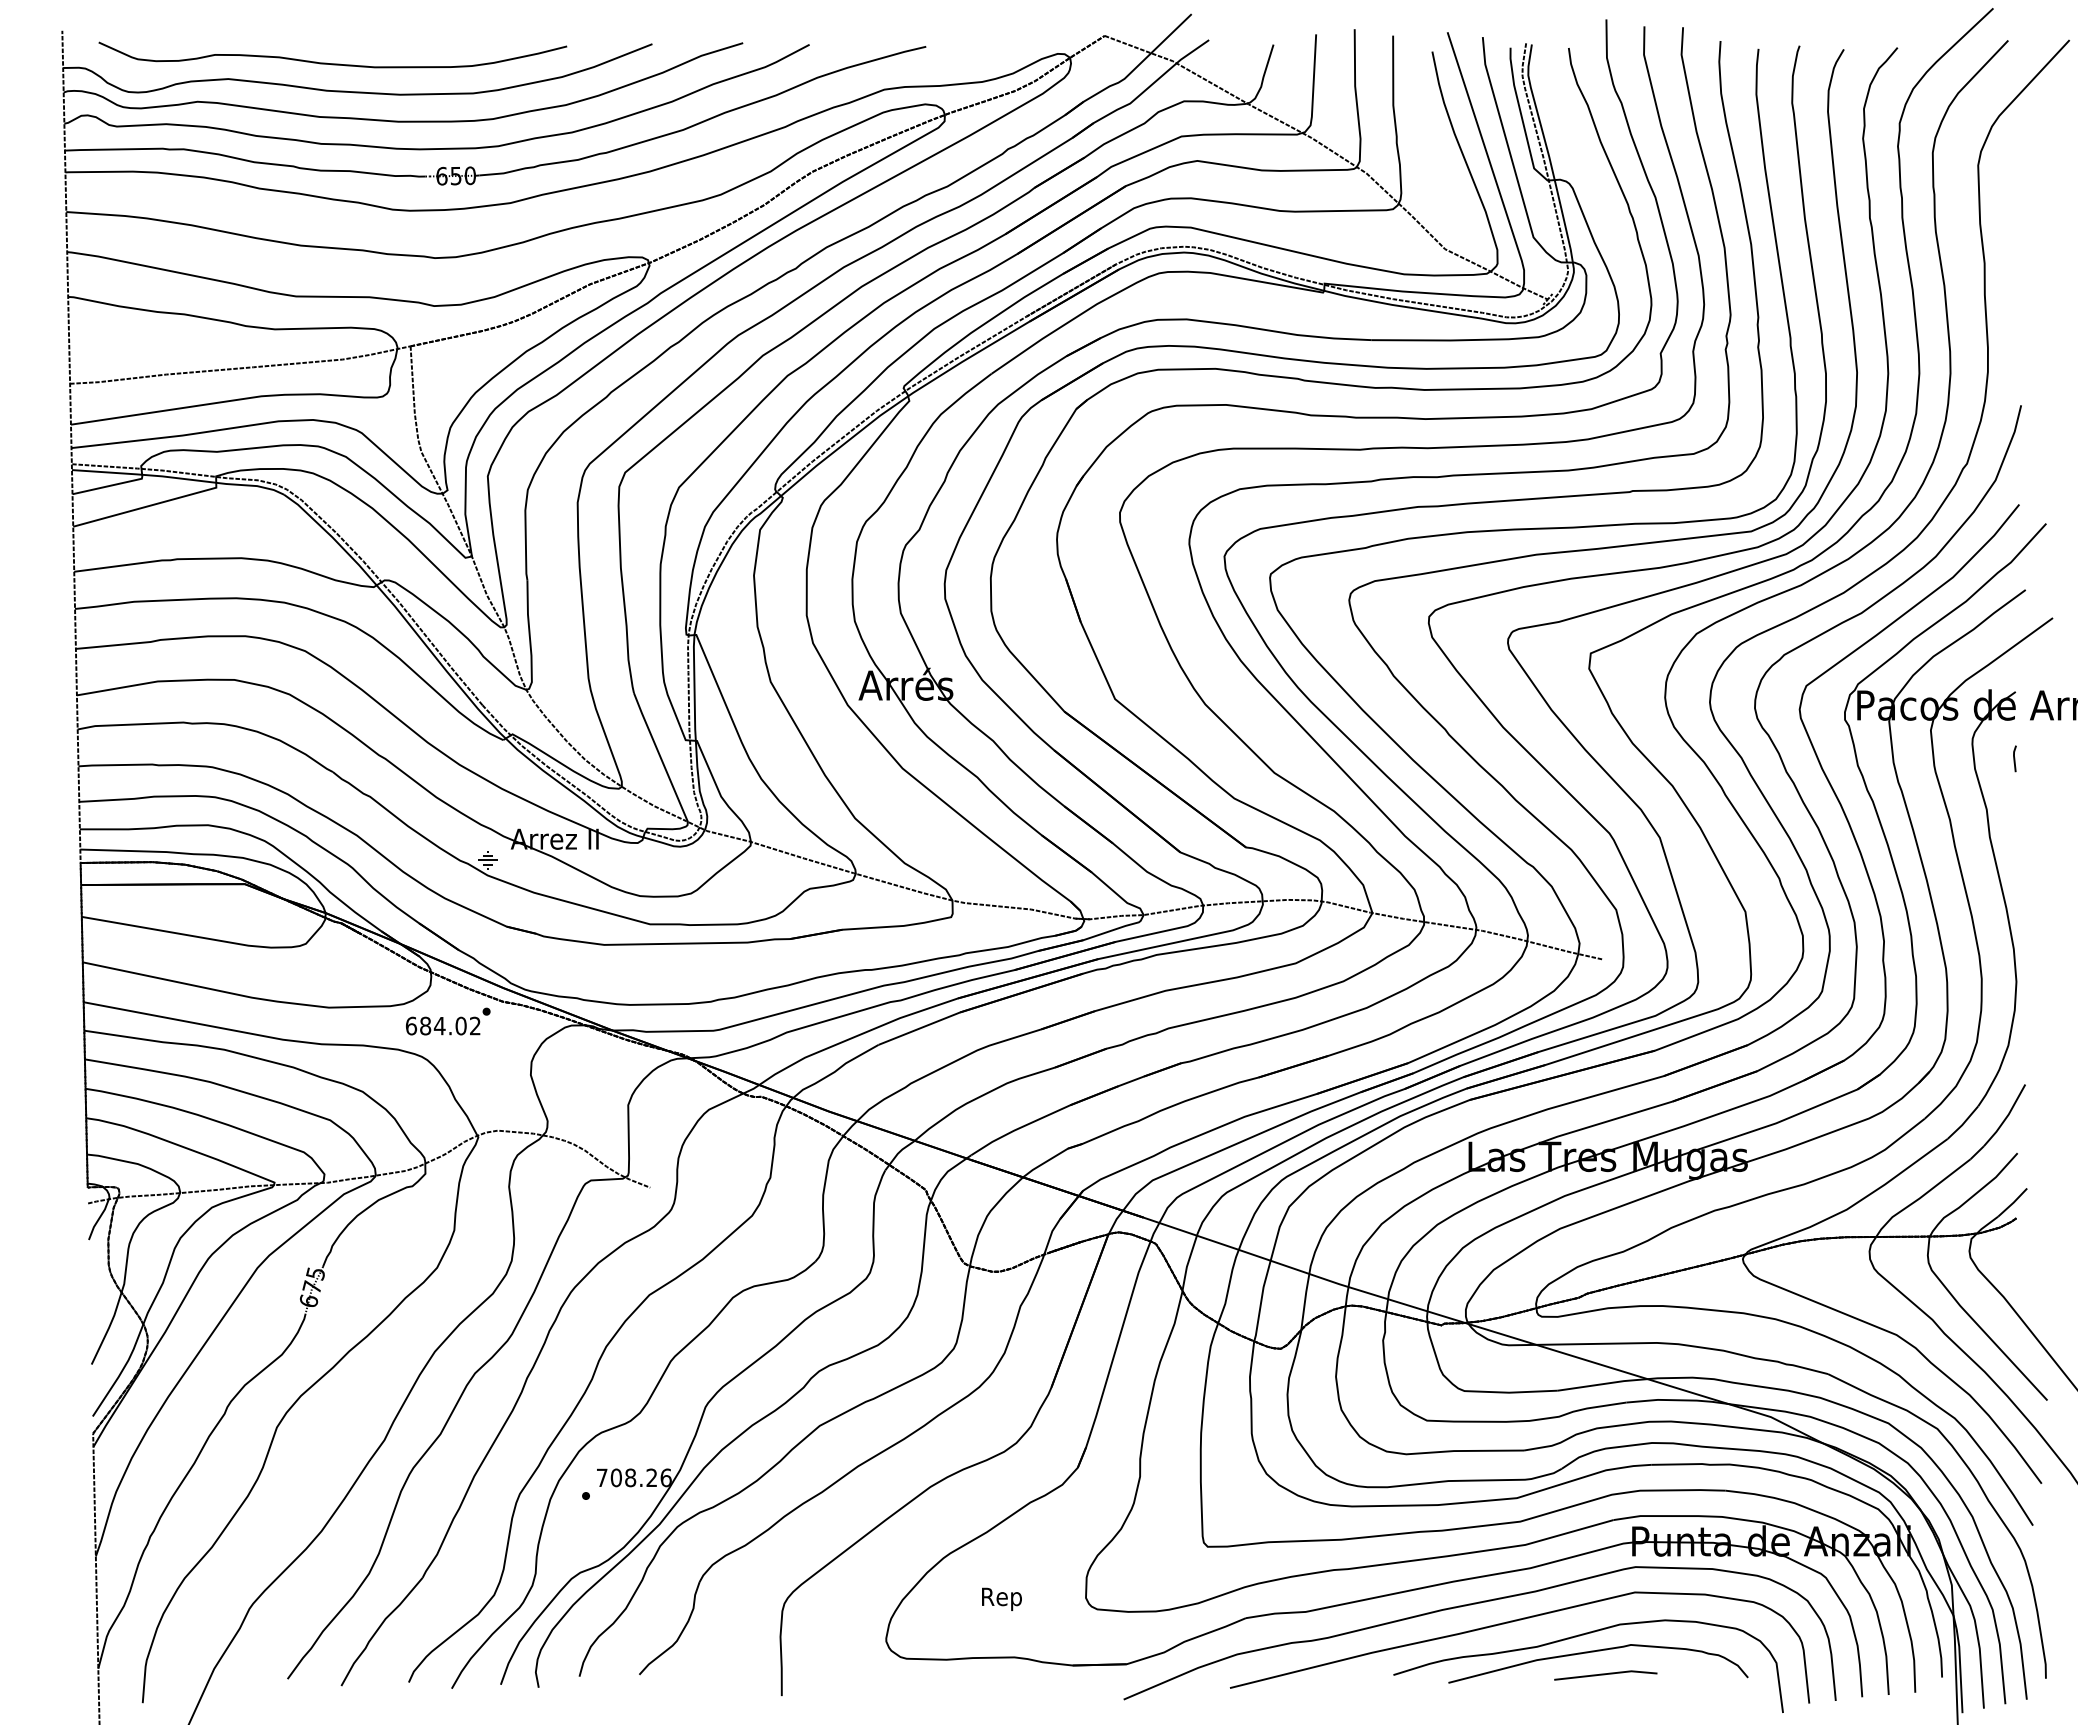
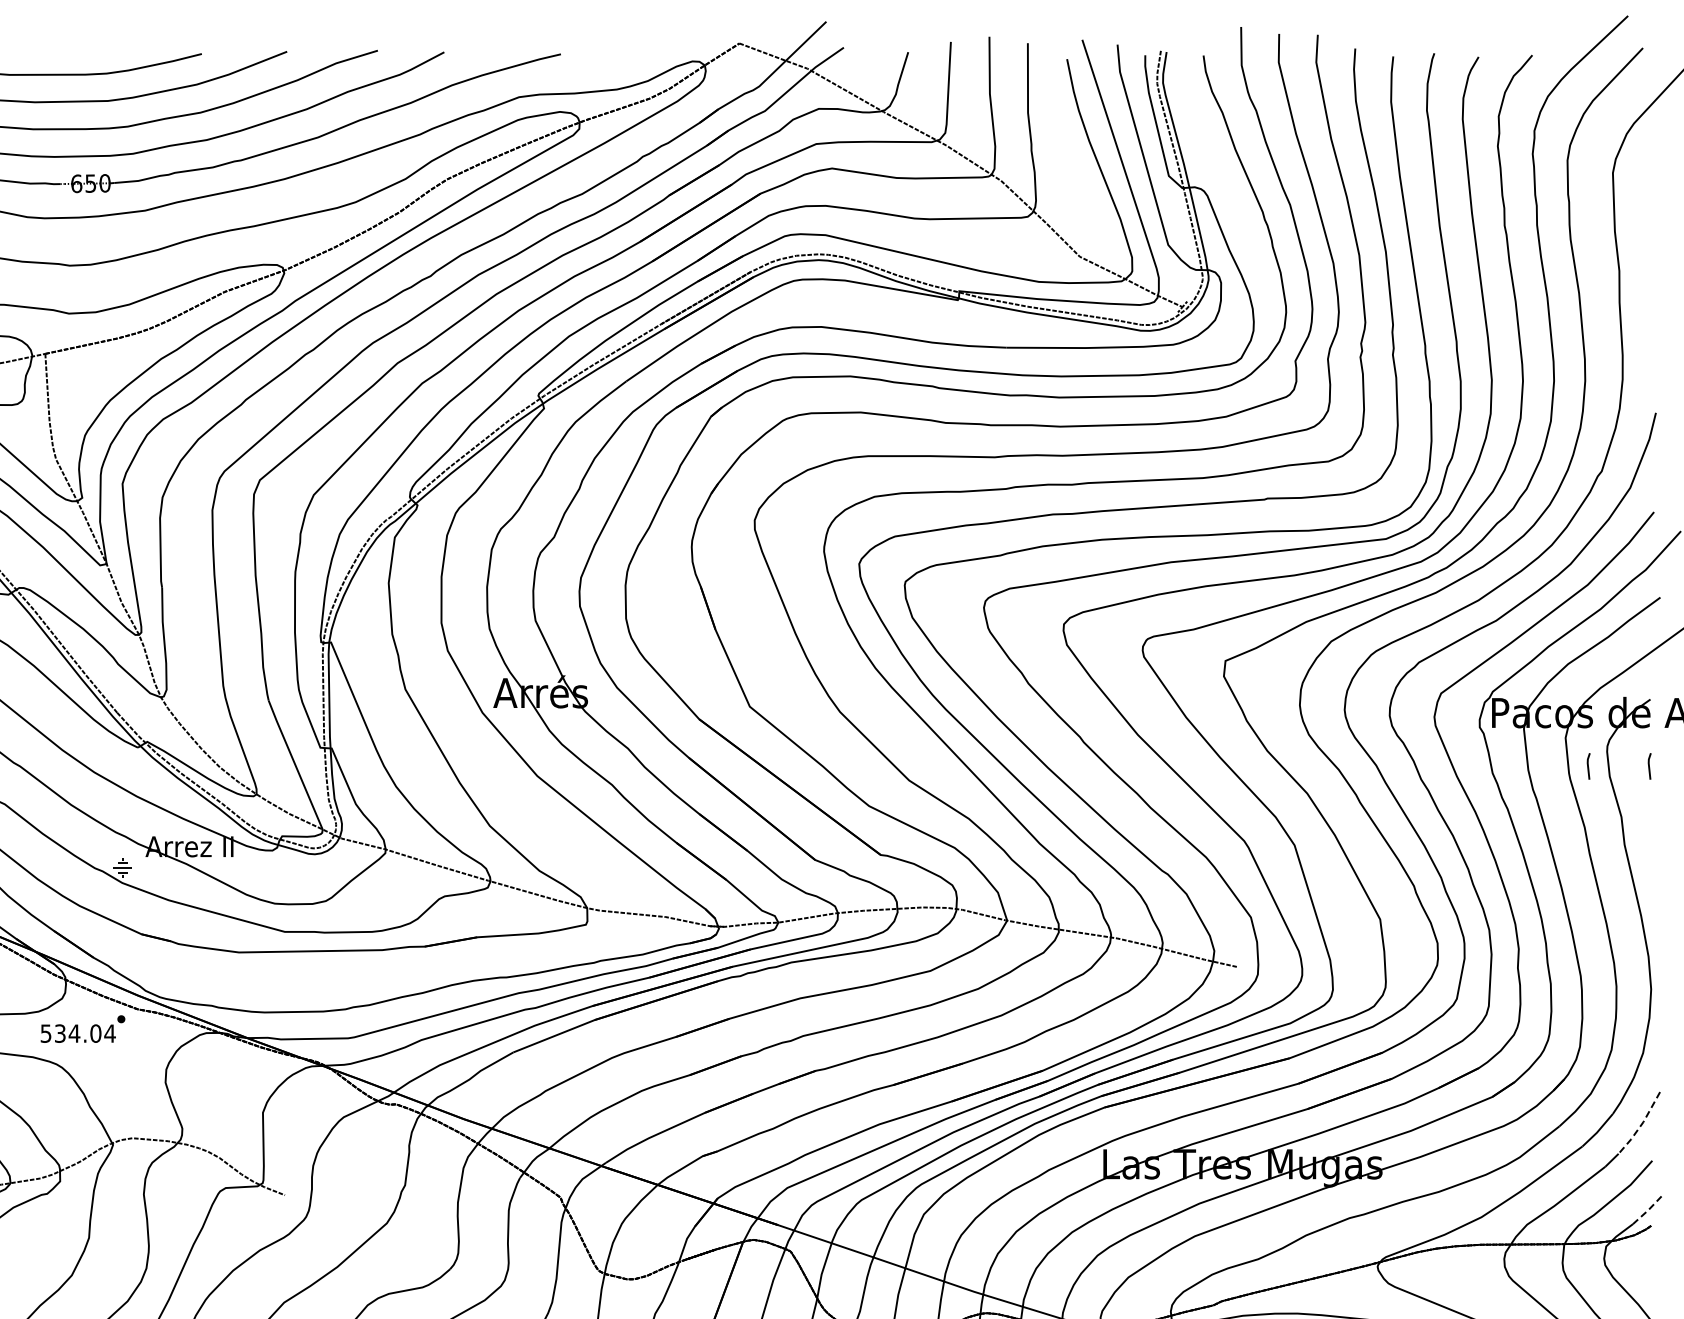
line: (1953, 758) -> (1588, 766), added
text: (443, 1025) -> (78, 1033), 684.02 -> 534.04
line: (2006, 1117) -> (1641, 1125), solid -> dashed
line: (2013, 1202) -> (1648, 1210), solid -> dashed

